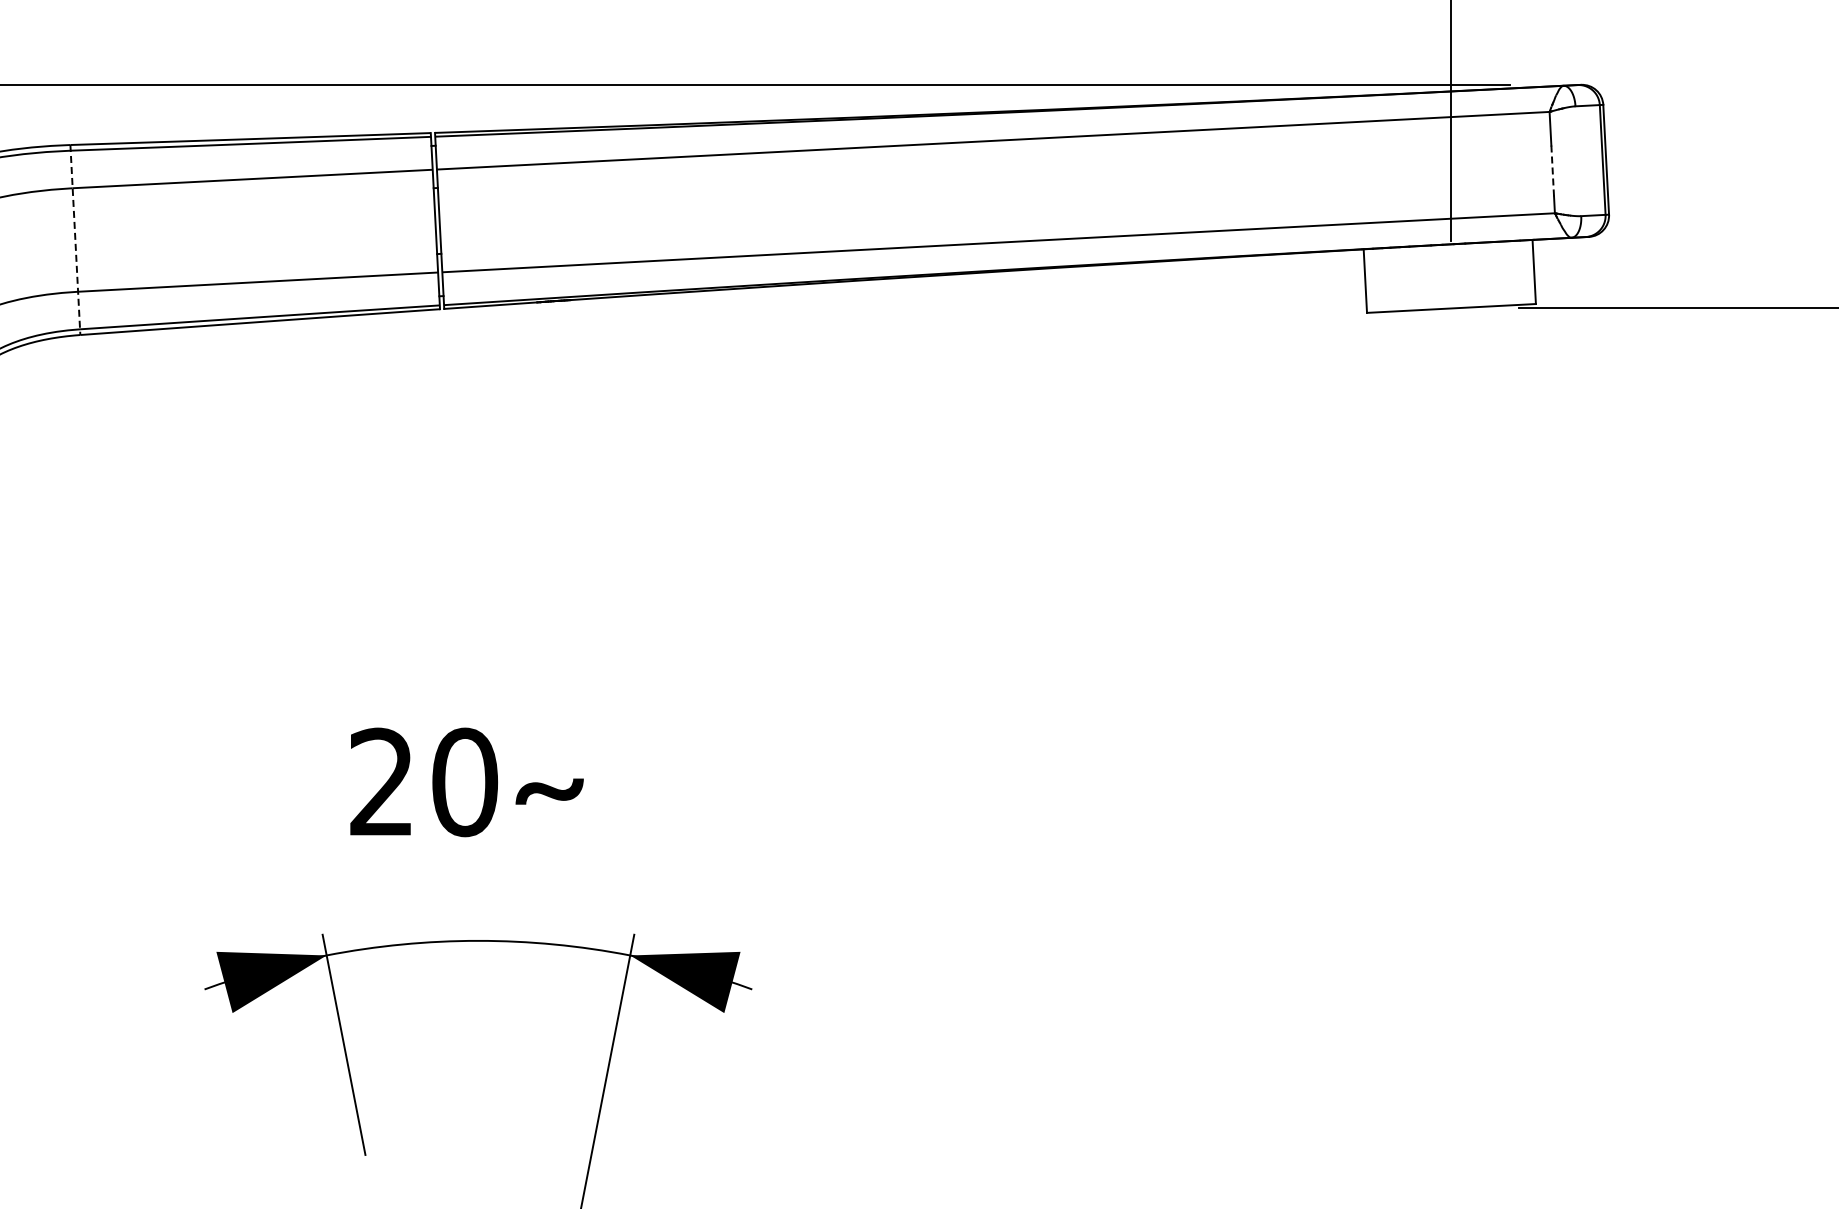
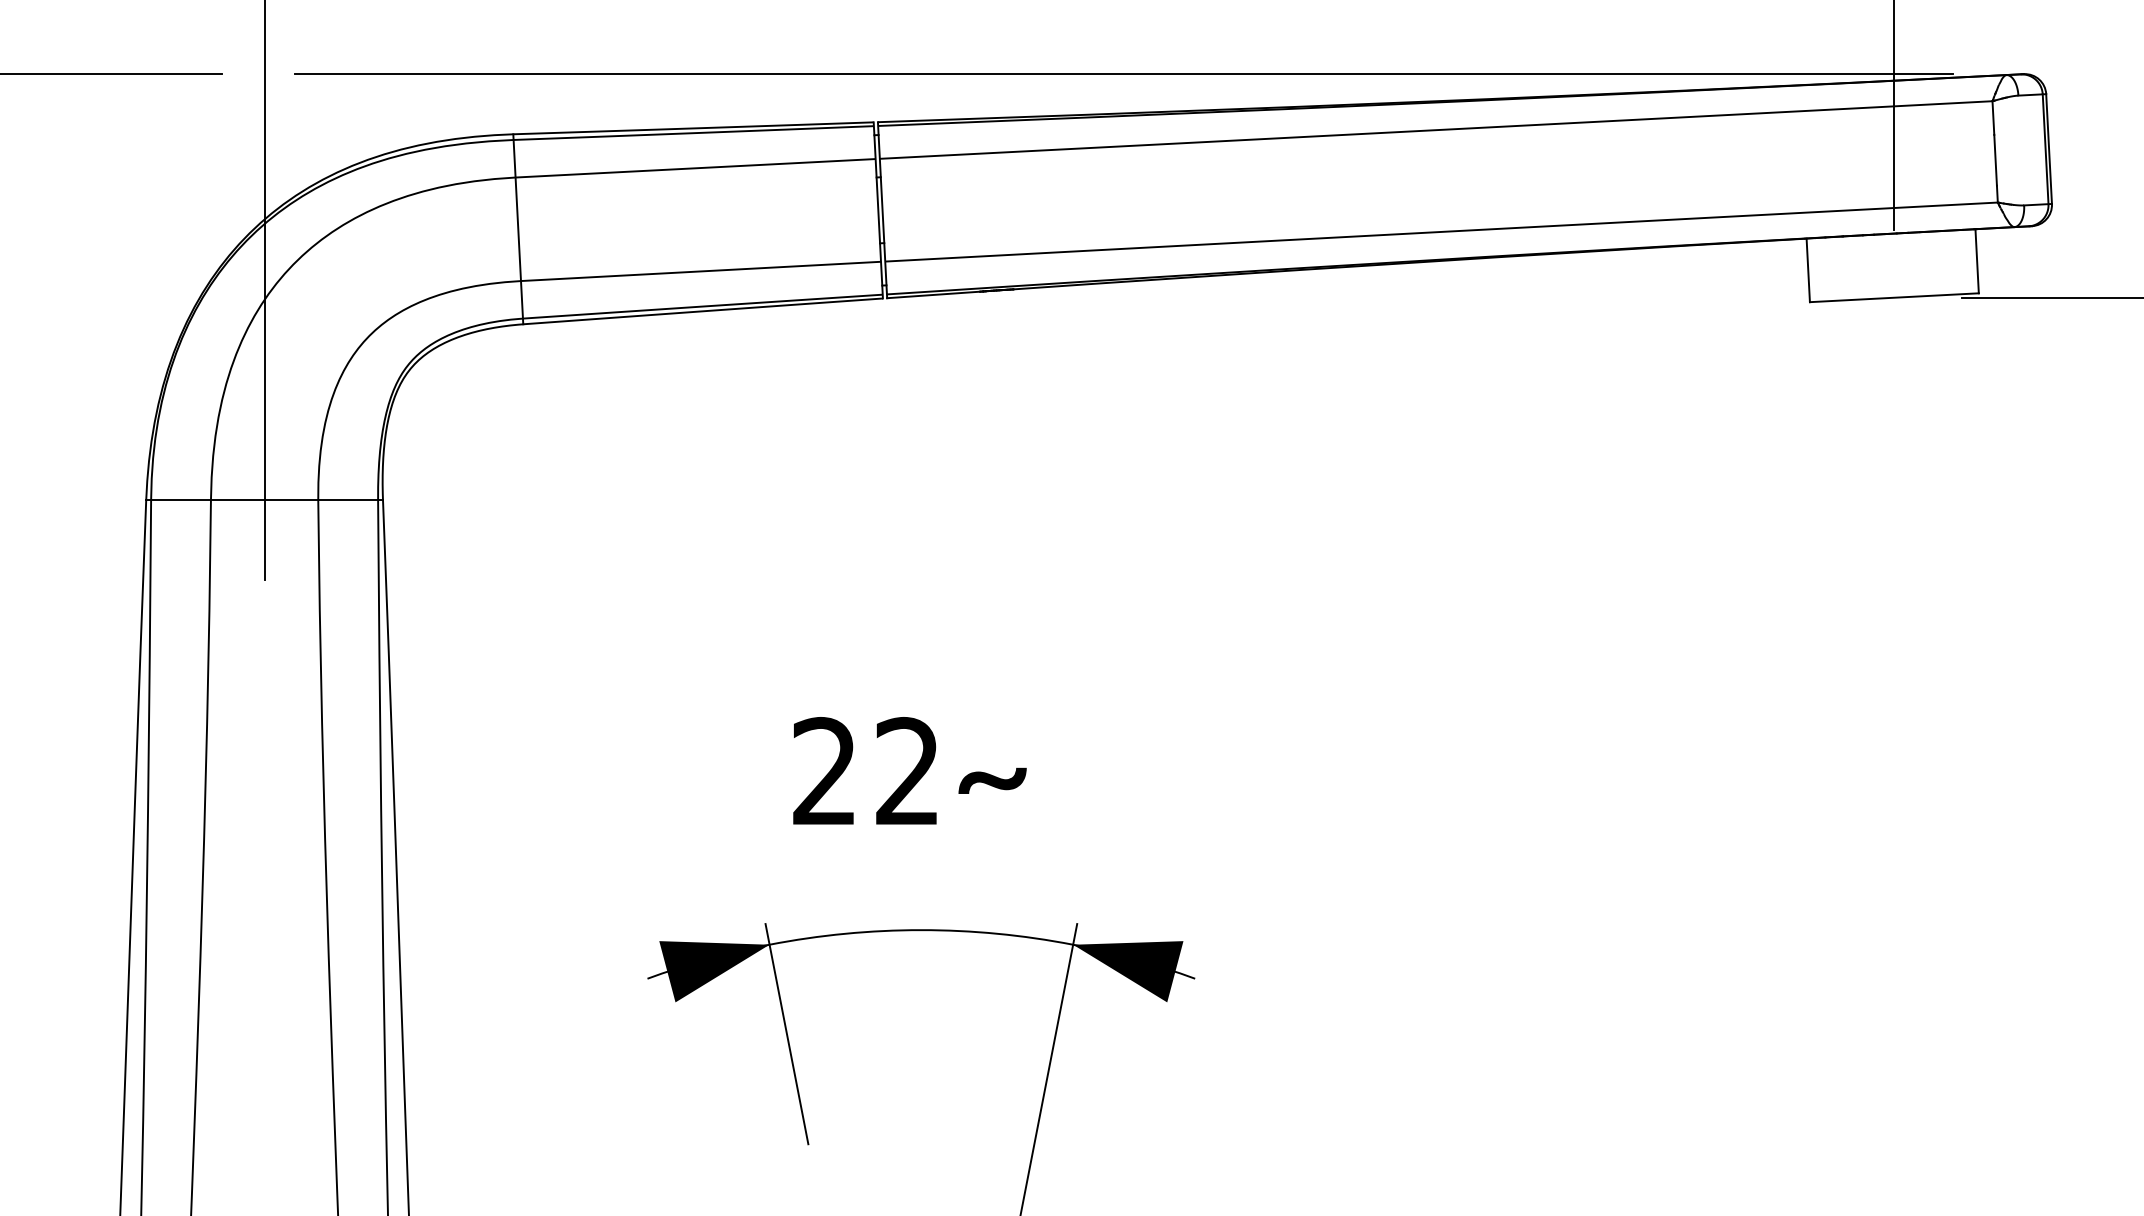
line: (1552, 170) -> (1995, 159), dashed -> solid
line: (75, 240) -> (518, 229), dashed -> solid
text: (464, 782) -> (907, 771), 20 -> 22

